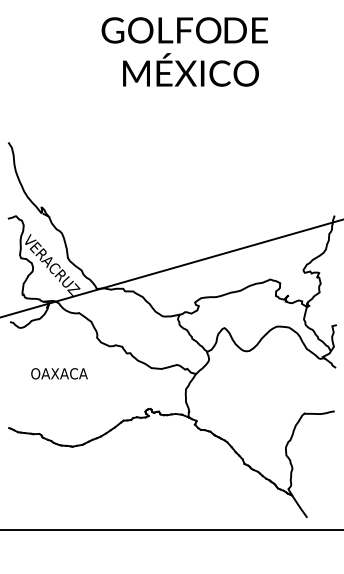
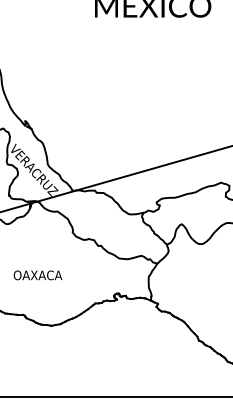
text: (59, 373) -> (38, 275), moved

